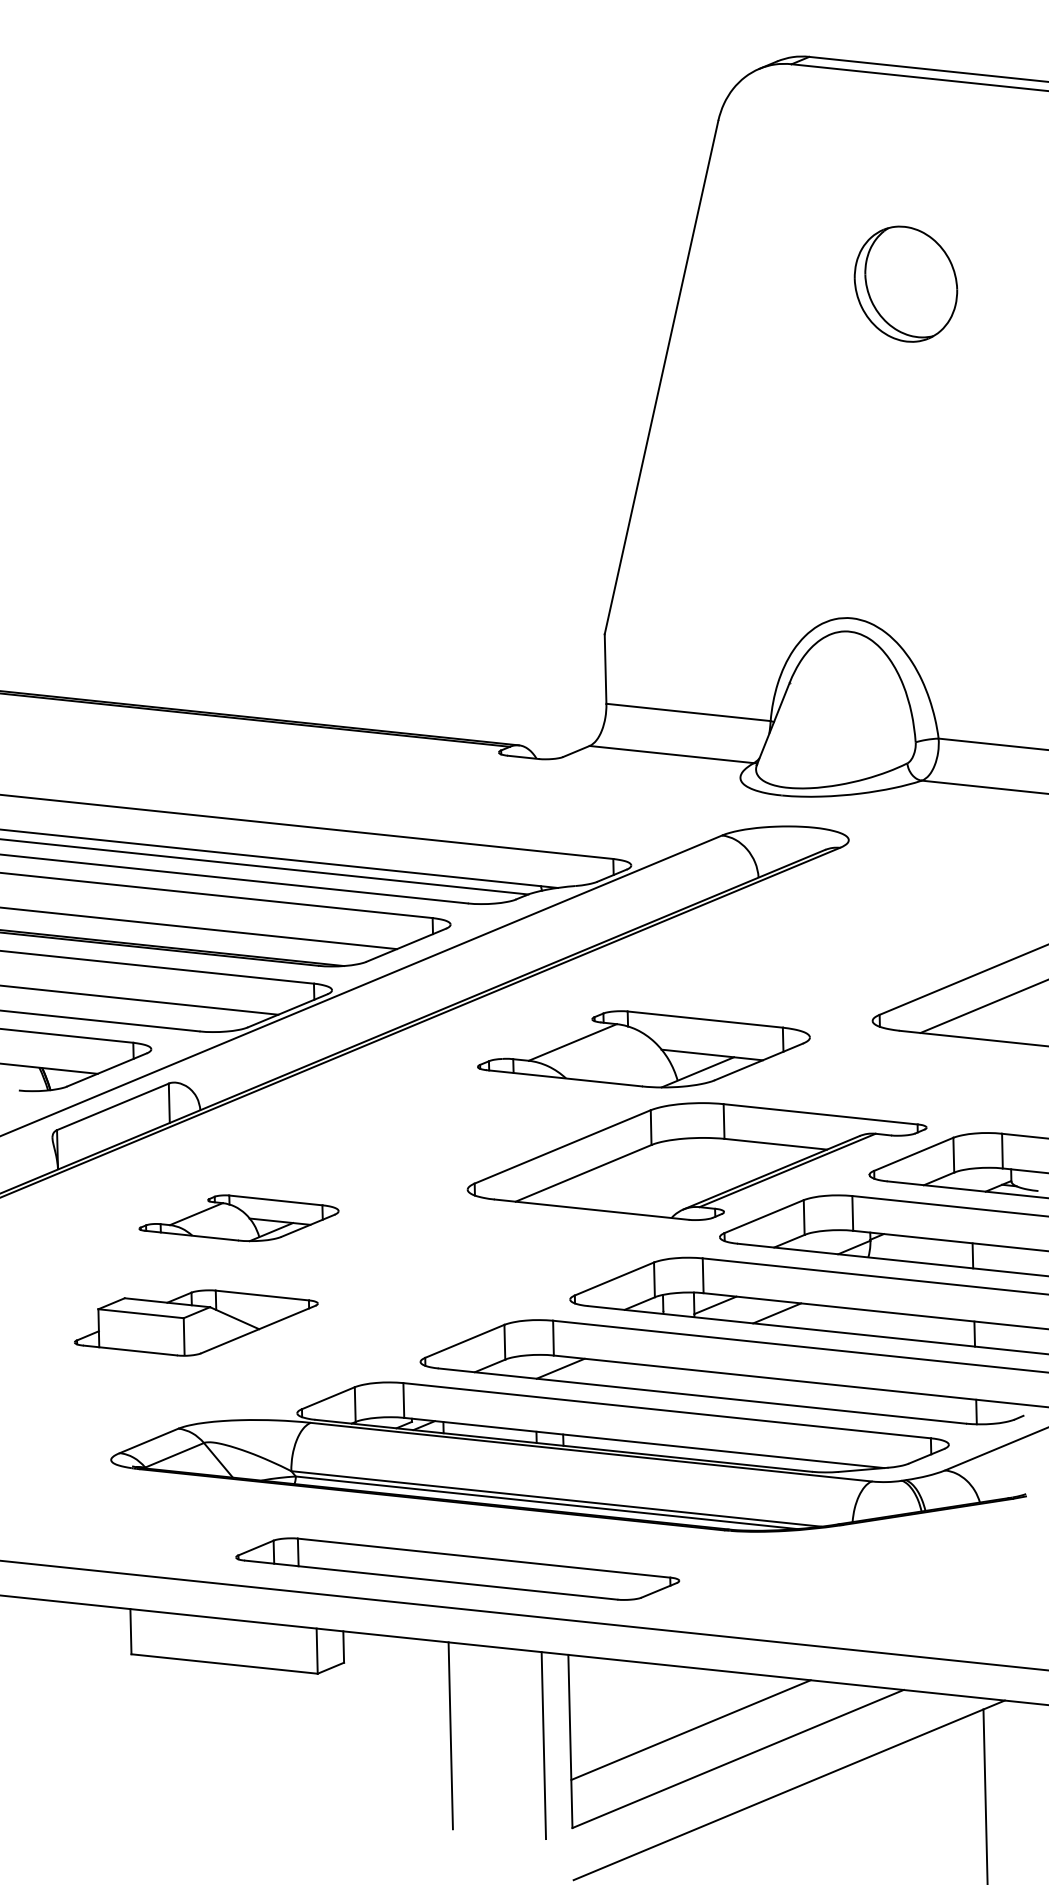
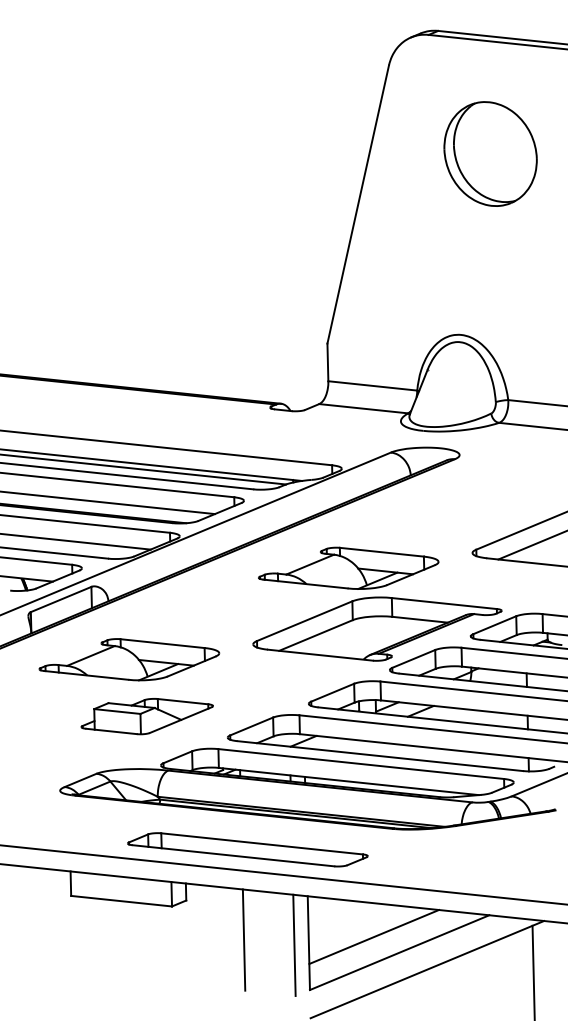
part: (905, 283) -> (490, 153), size x1.67
part: (239, 1217) -> (129, 659), size x1.67
part: (194, 1322) -> (146, 716), moved

